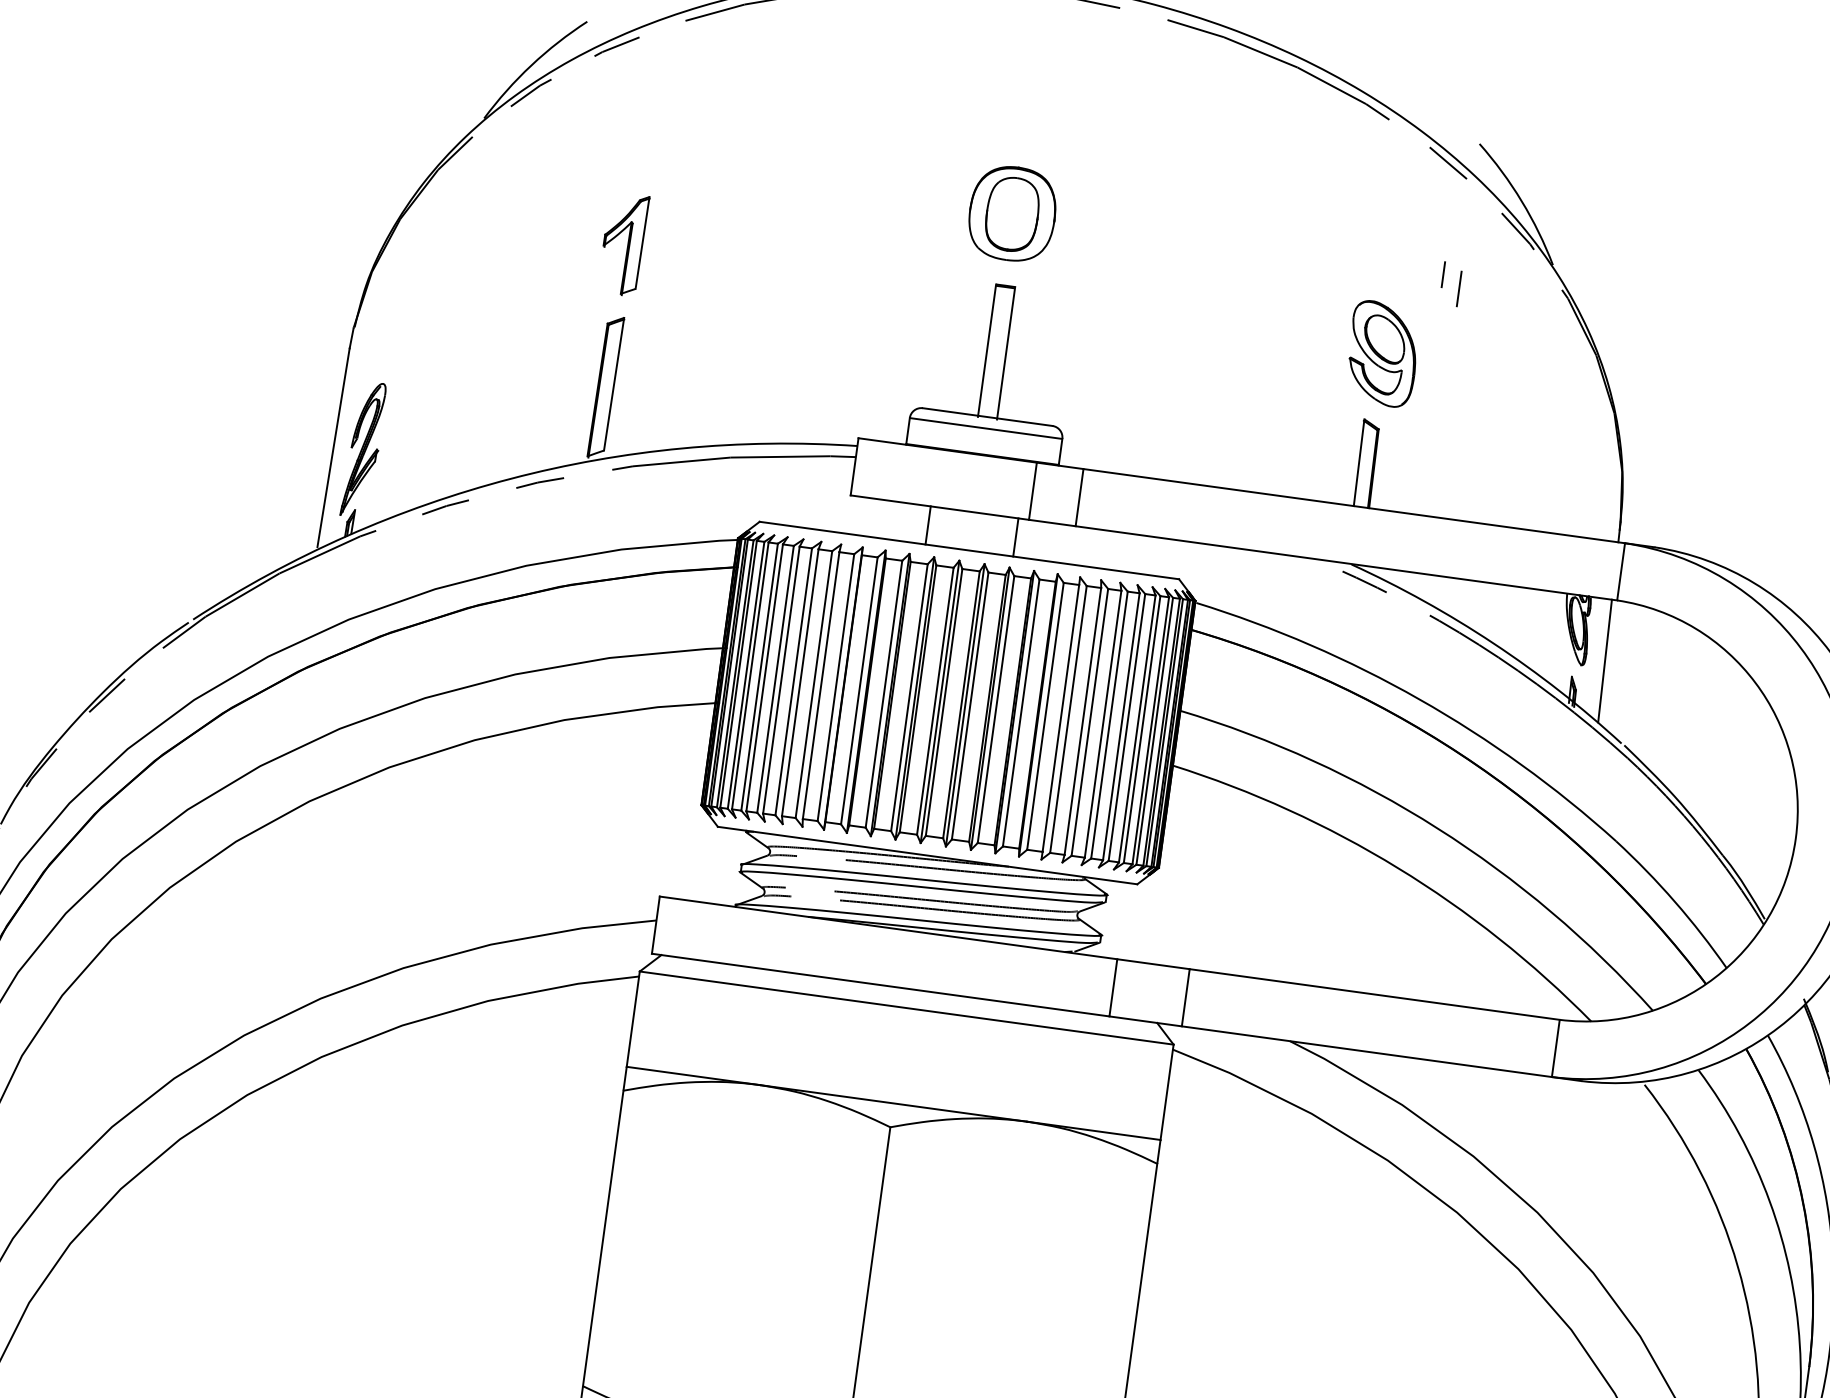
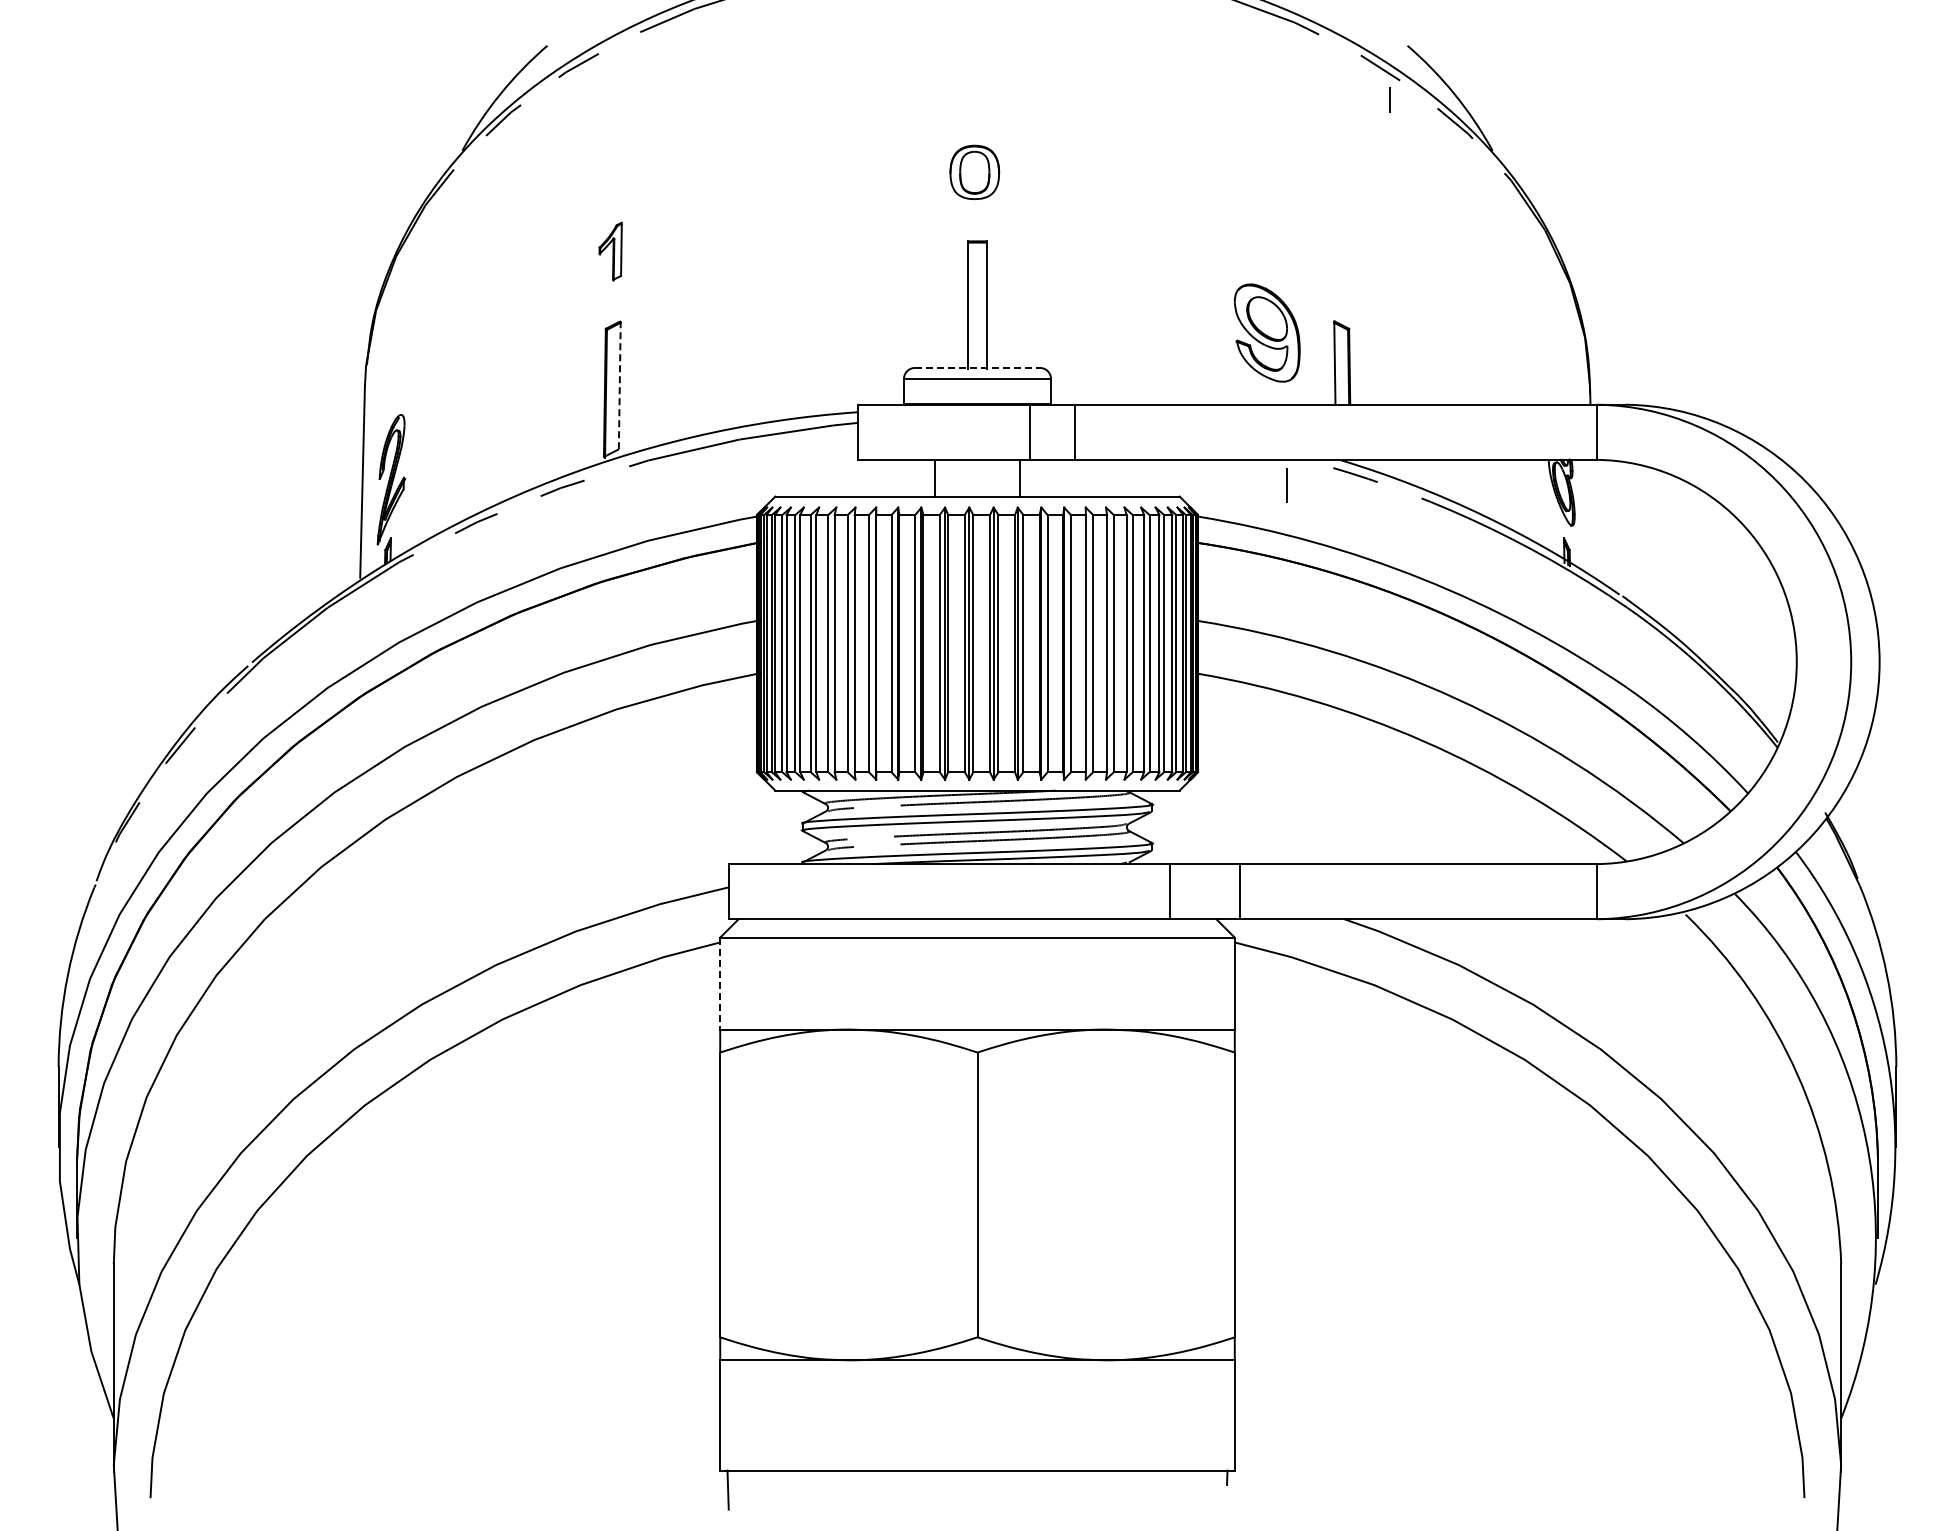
part: (1012, 213) -> (974, 172), size x0.6
part: (623, 244) -> (610, 251), size x0.6
line: (1442, 273) -> (1389, 99), moved
line: (1458, 288) -> (1286, 485), moved
part: (1382, 353) -> (1266, 332), moved
line: (613, 384) -> (619, 385), solid -> dashed
line: (988, 416) -> (978, 367), solid -> dashed
line: (1604, 660) -> (1592, 518), removed
line: (633, 1019) -> (720, 983), solid -> dashed

